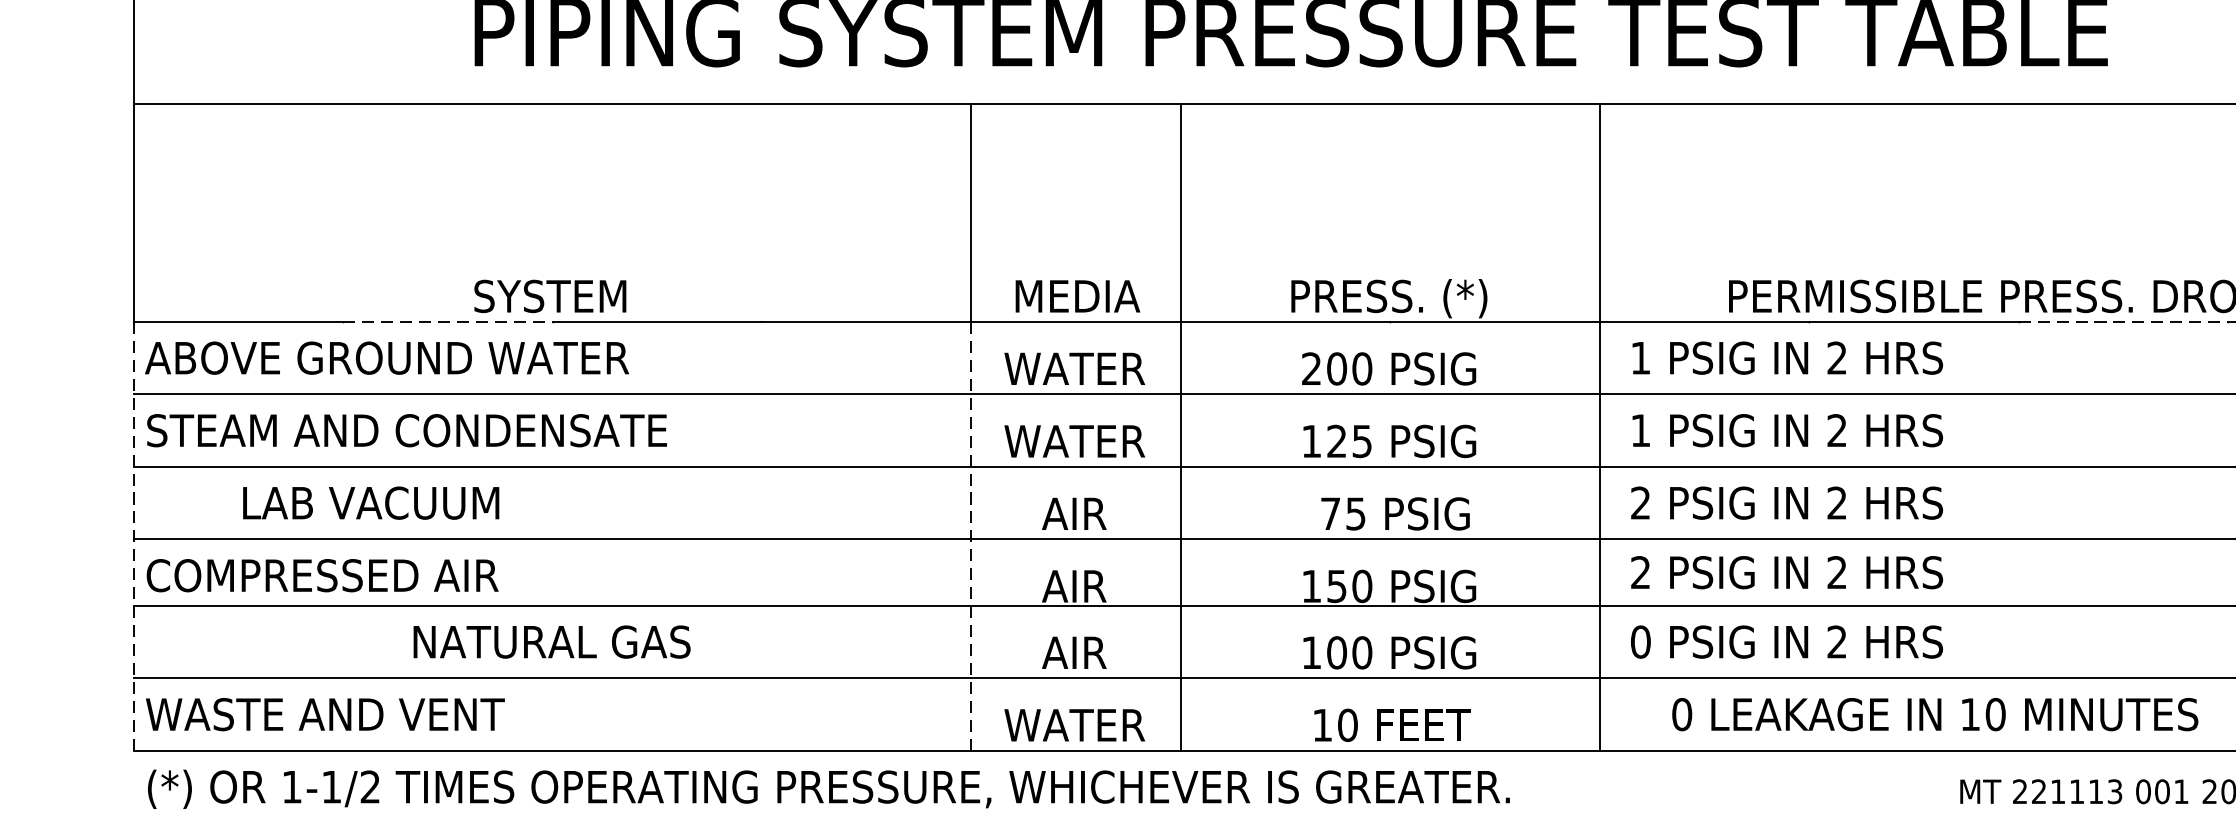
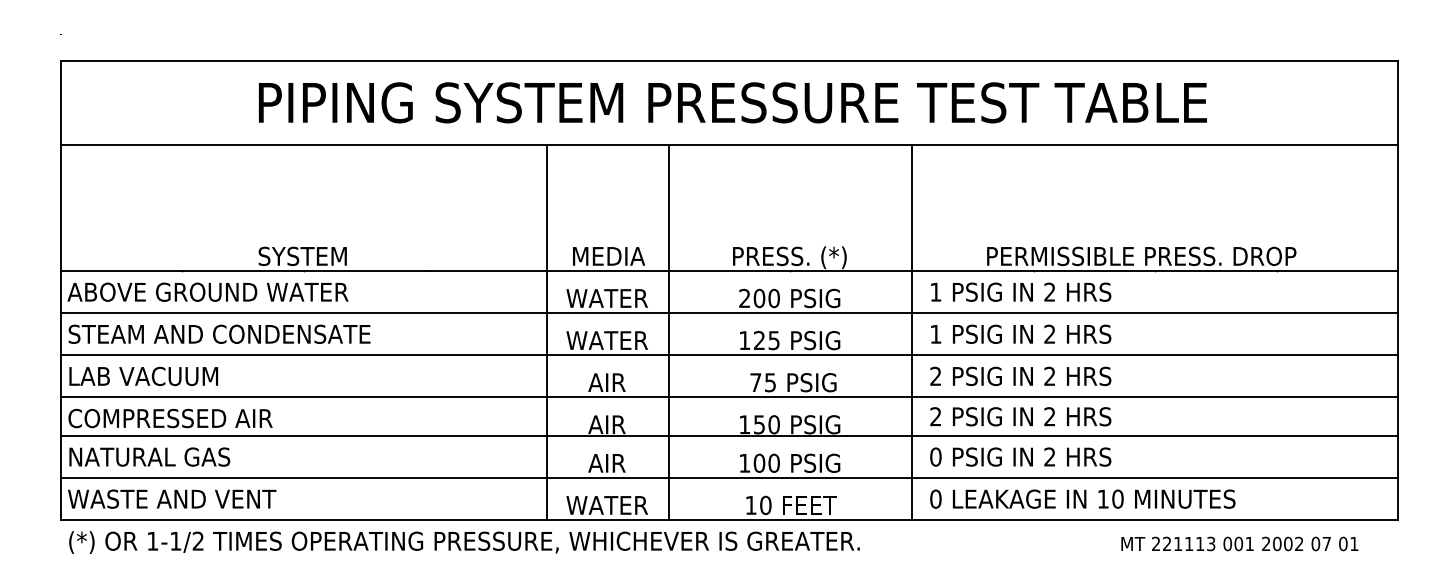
line: (448, 322) -> (243, 271), dashed -> solid
line: (2124, 322) -> (1216, 271), dashed -> solid
text: (370, 503) -> (143, 376), moved
line: (133, 536) -> (60, 395), dashed -> solid
line: (971, 536) -> (547, 395), dashed -> solid
text: (551, 641) -> (149, 456), moved
text: (1934, 713) -> (1082, 498), moved

